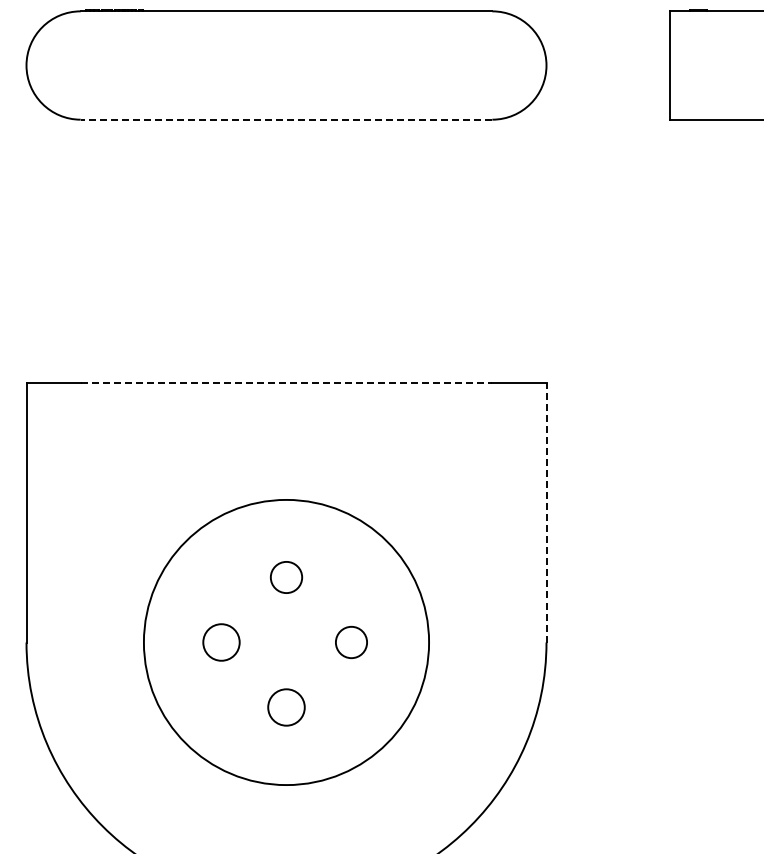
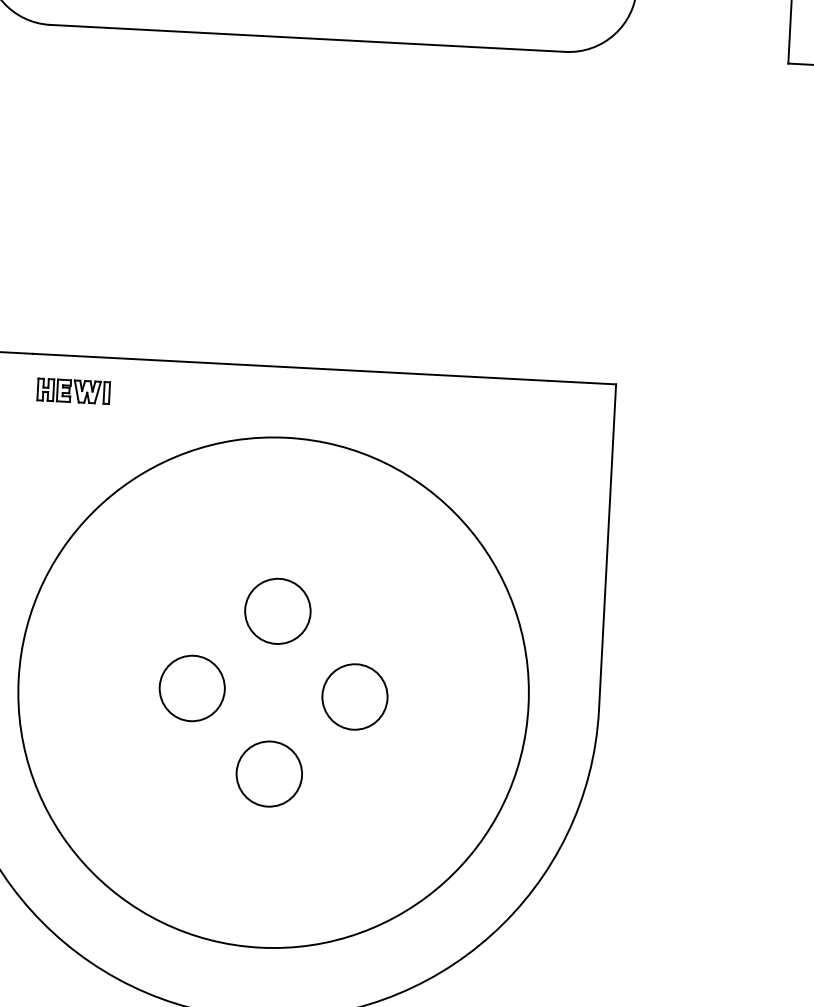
line: (286, 119) -> (307, 38), dashed -> solid
line: (286, 382) -> (290, 367), dashed -> solid
part: (114, 410) -> (73, 391), added
line: (546, 512) -> (607, 547), dashed -> solid
part: (286, 577) -> (277, 611), size x1.67
part: (221, 642) -> (192, 688), size x1.43
circle: (286, 642) -> (273, 692), size x1.43
part: (351, 642) -> (354, 697), size x1.67
part: (286, 707) -> (269, 774), size x1.43

